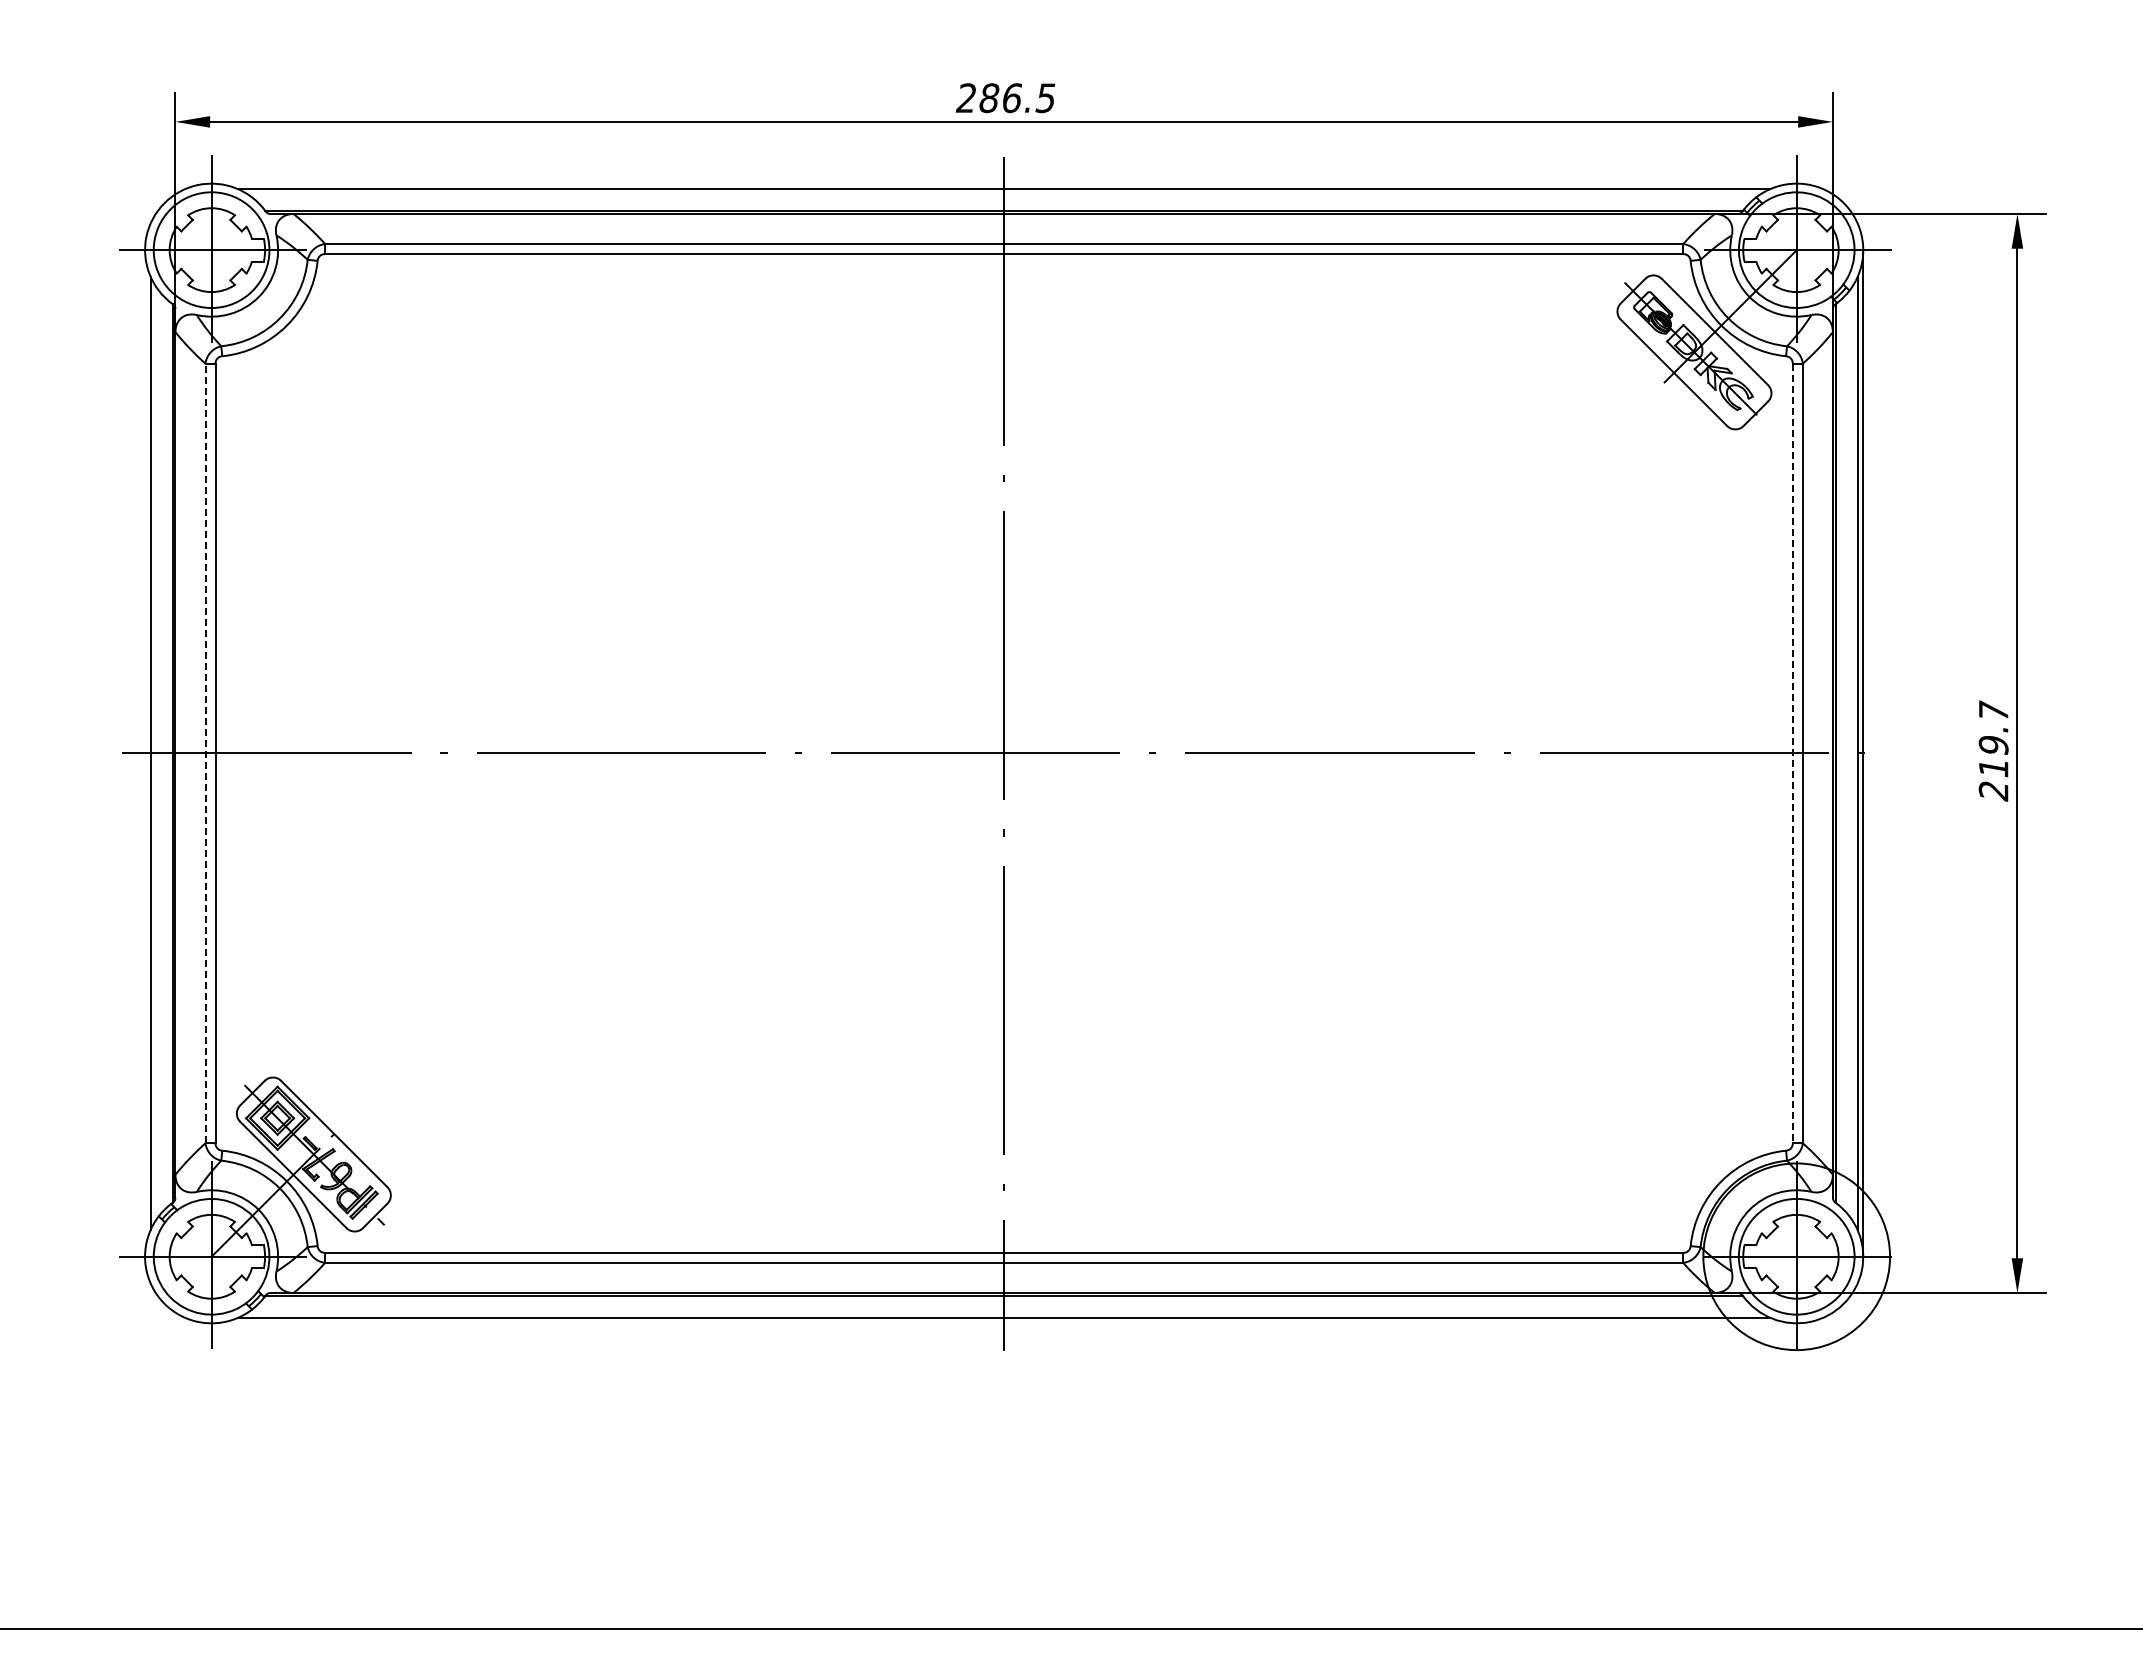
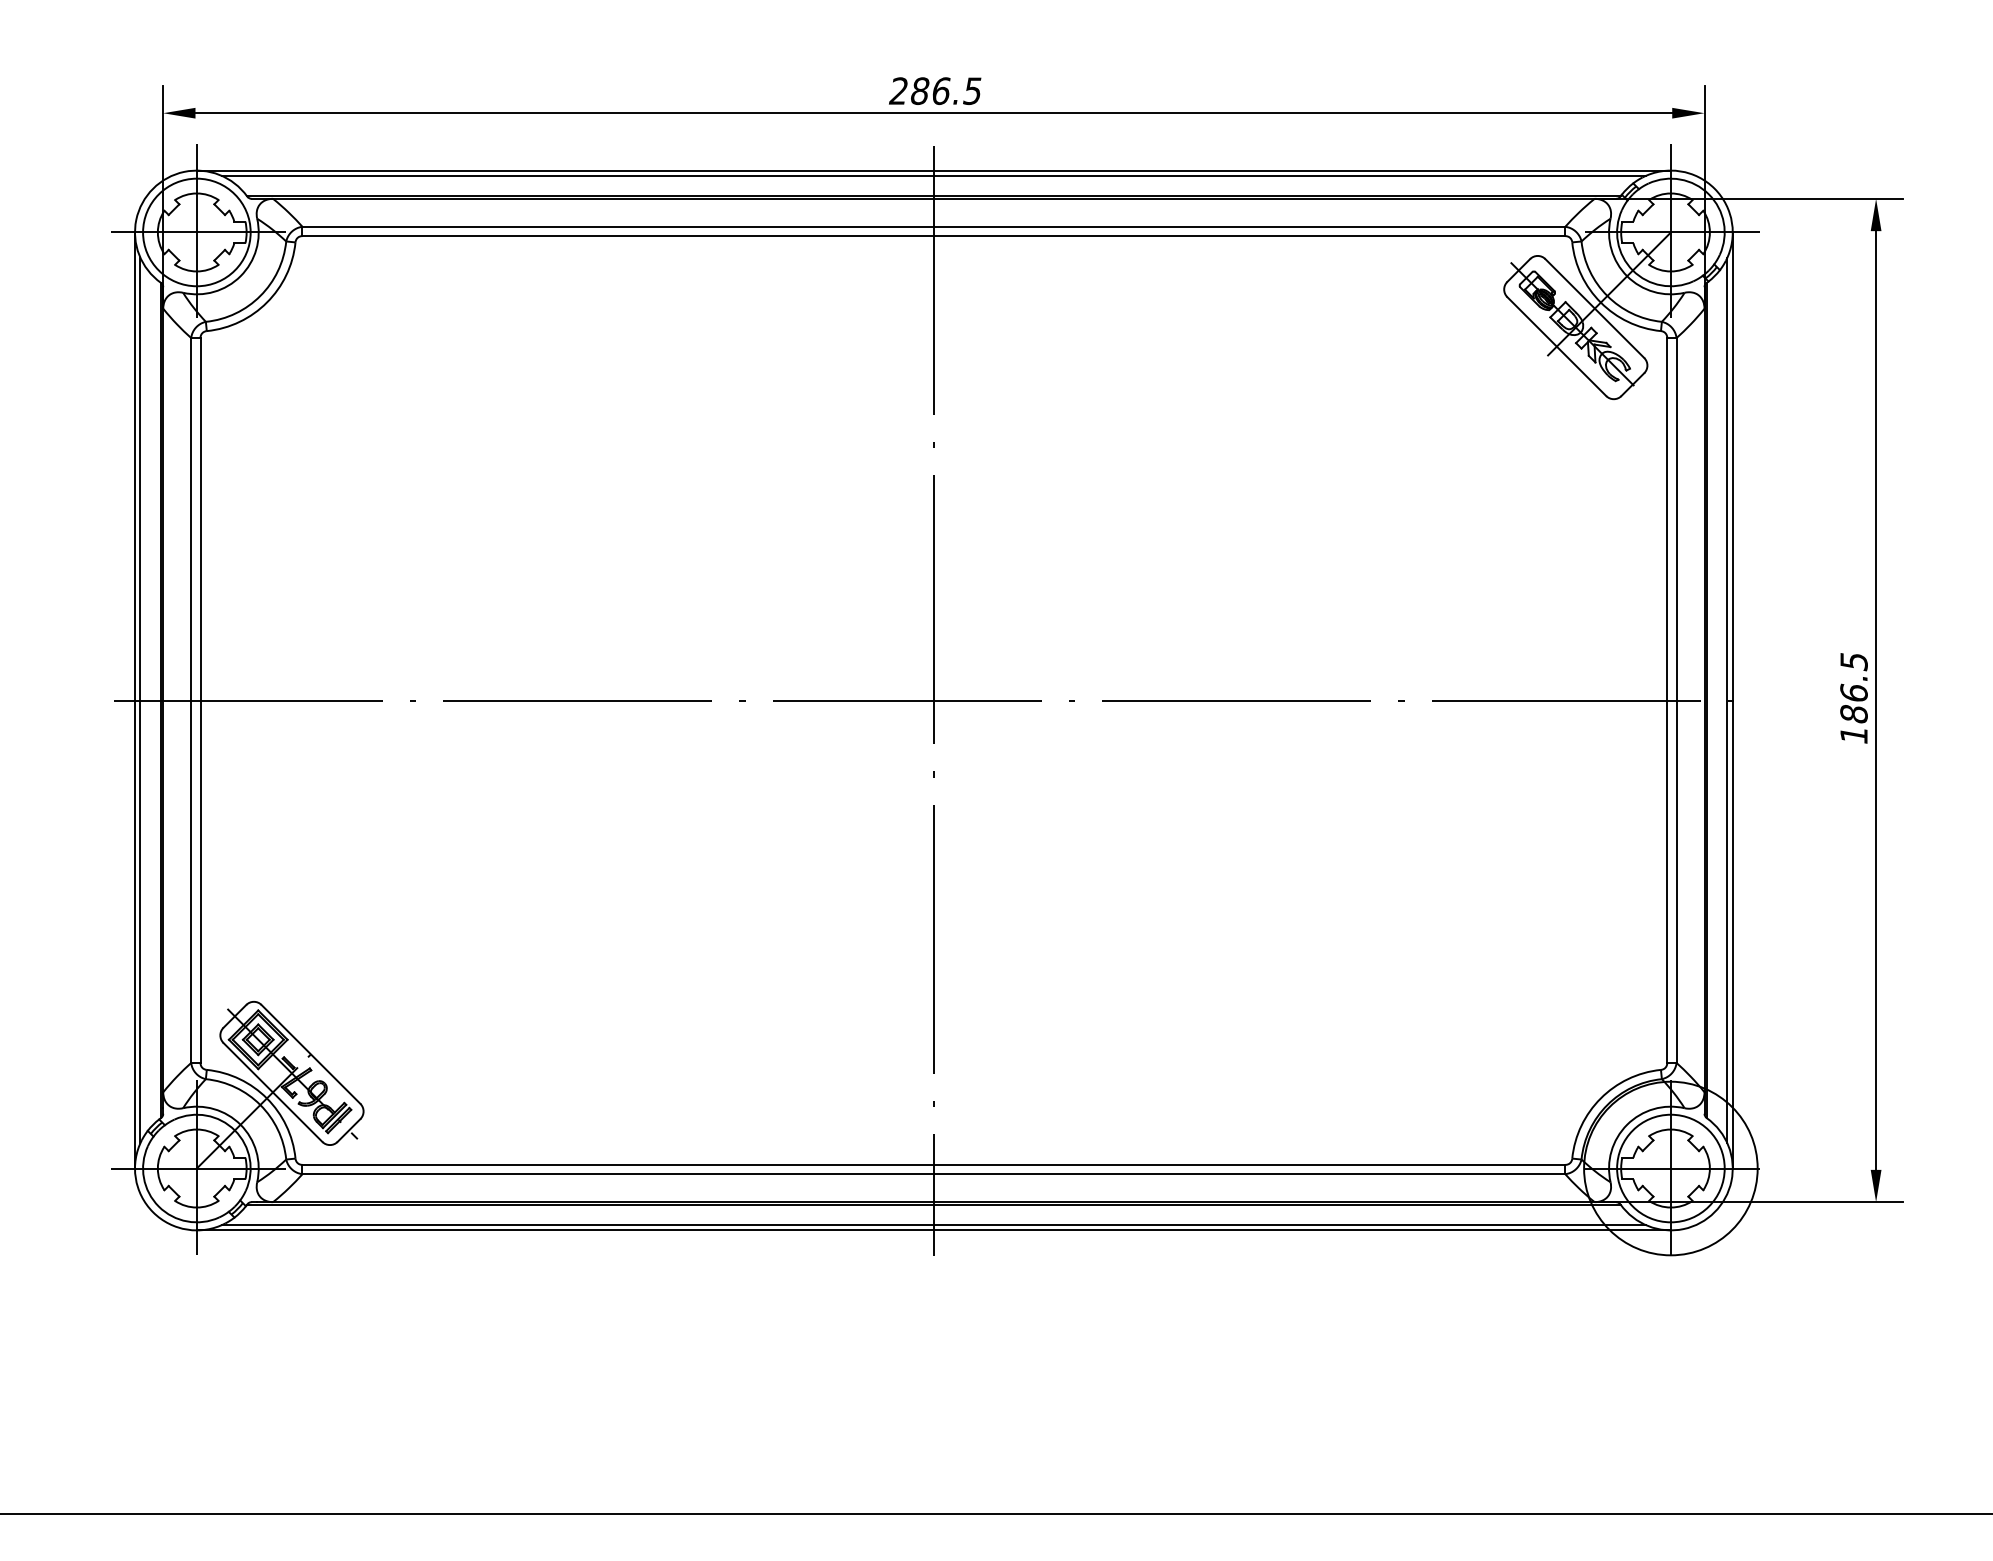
line: (1003, 183) -> (933, 170), added
text: (1993, 750) -> (1853, 697), 219.7 -> 186.5
line: (145, 753) -> (135, 700), added
line: (205, 753) -> (191, 700), dashed -> solid
line: (1792, 753) -> (1666, 700), dashed -> solid
line: (1003, 1323) -> (933, 1230), added

